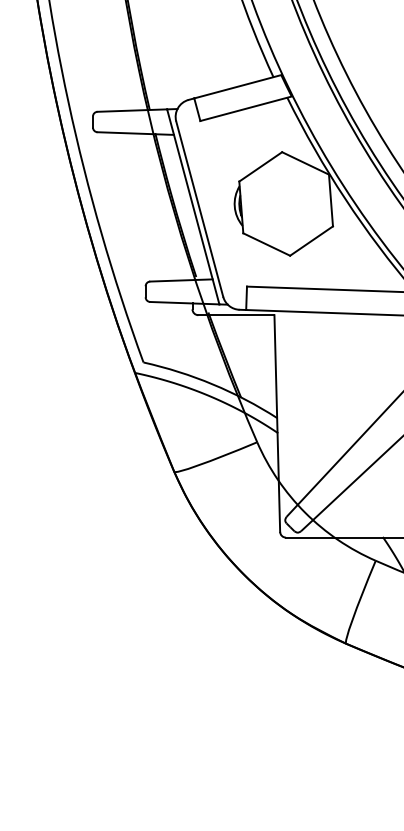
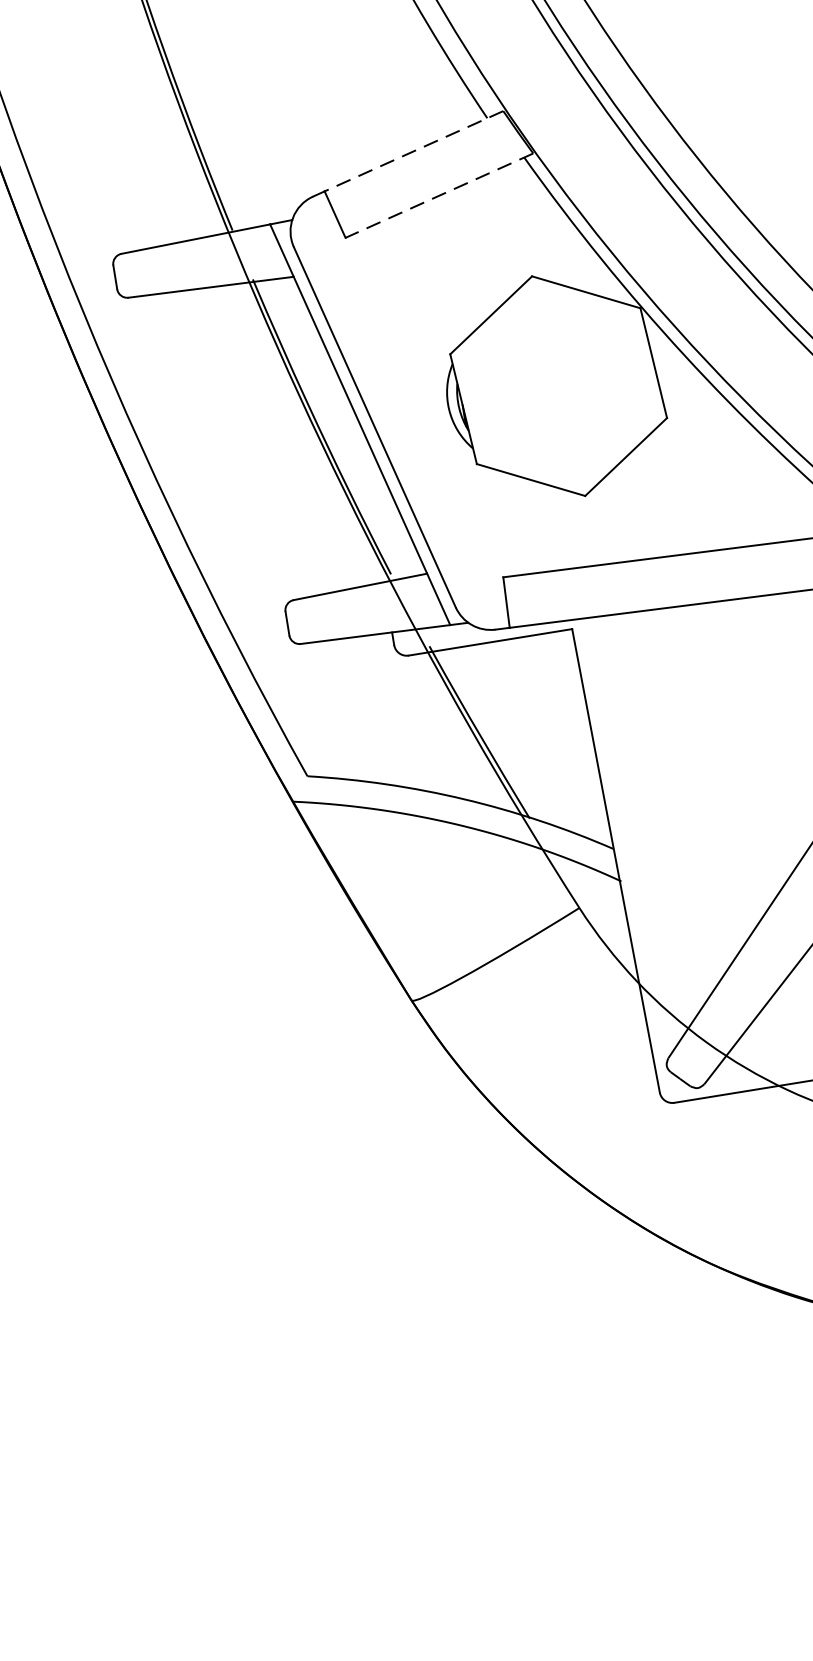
line: (237, 86) -> (413, 150), solid -> dashed
line: (245, 108) -> (438, 195), solid -> dashed

